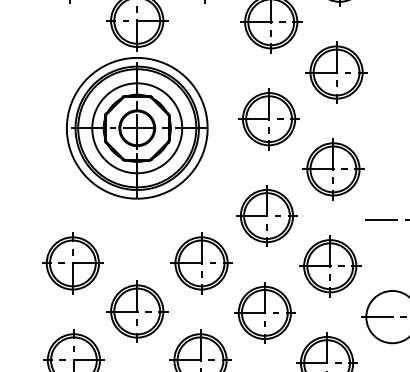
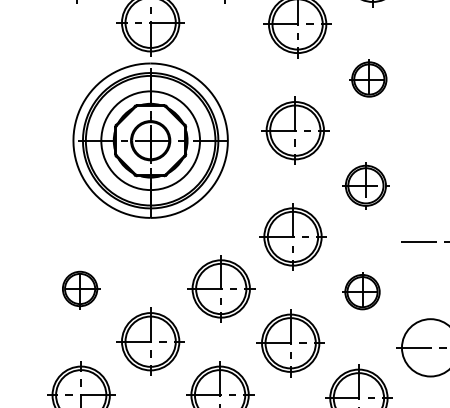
part: (336, 72) -> (369, 79), size x0.6
part: (333, 169) -> (365, 185), size x0.7
part: (72, 263) -> (79, 289), size x0.6
part: (330, 266) -> (362, 292), size x0.6

